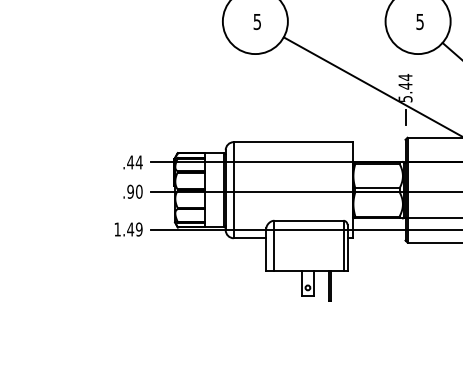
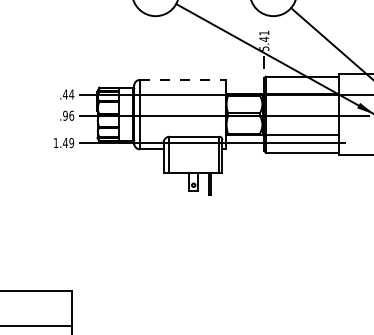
text: (405, 76) -> (264, 32), 5.44 -> 5.41
line: (293, 141) -> (183, 79), solid -> dashed
text: (138, 191) -> (71, 115), .90 -> .96

